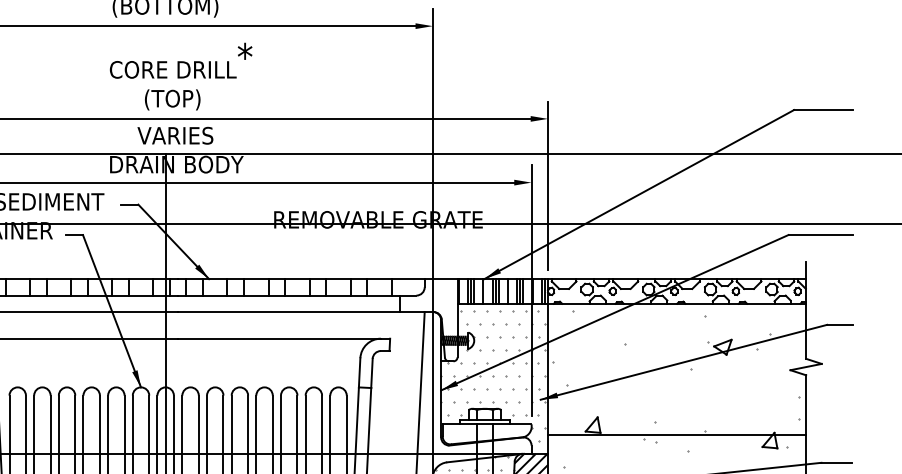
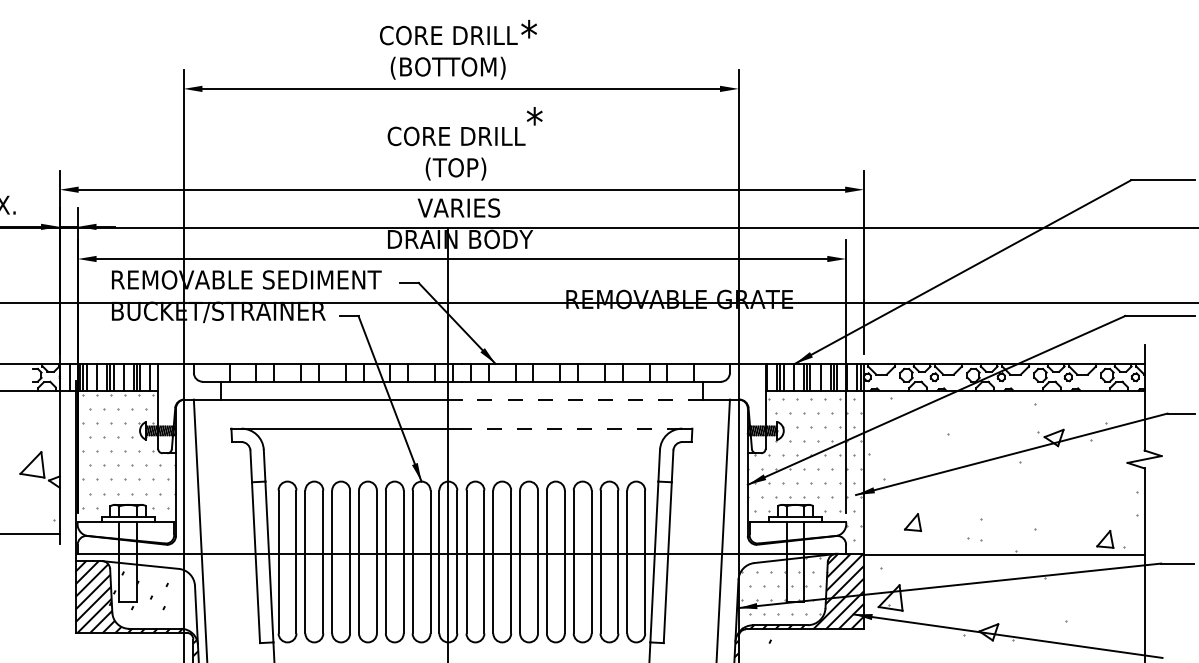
line: (289, 311) -> (582, 399), solid -> dashed
line: (278, 338) -> (571, 428), solid -> dashed
line: (676, 435) -> (1003, 554), moved

